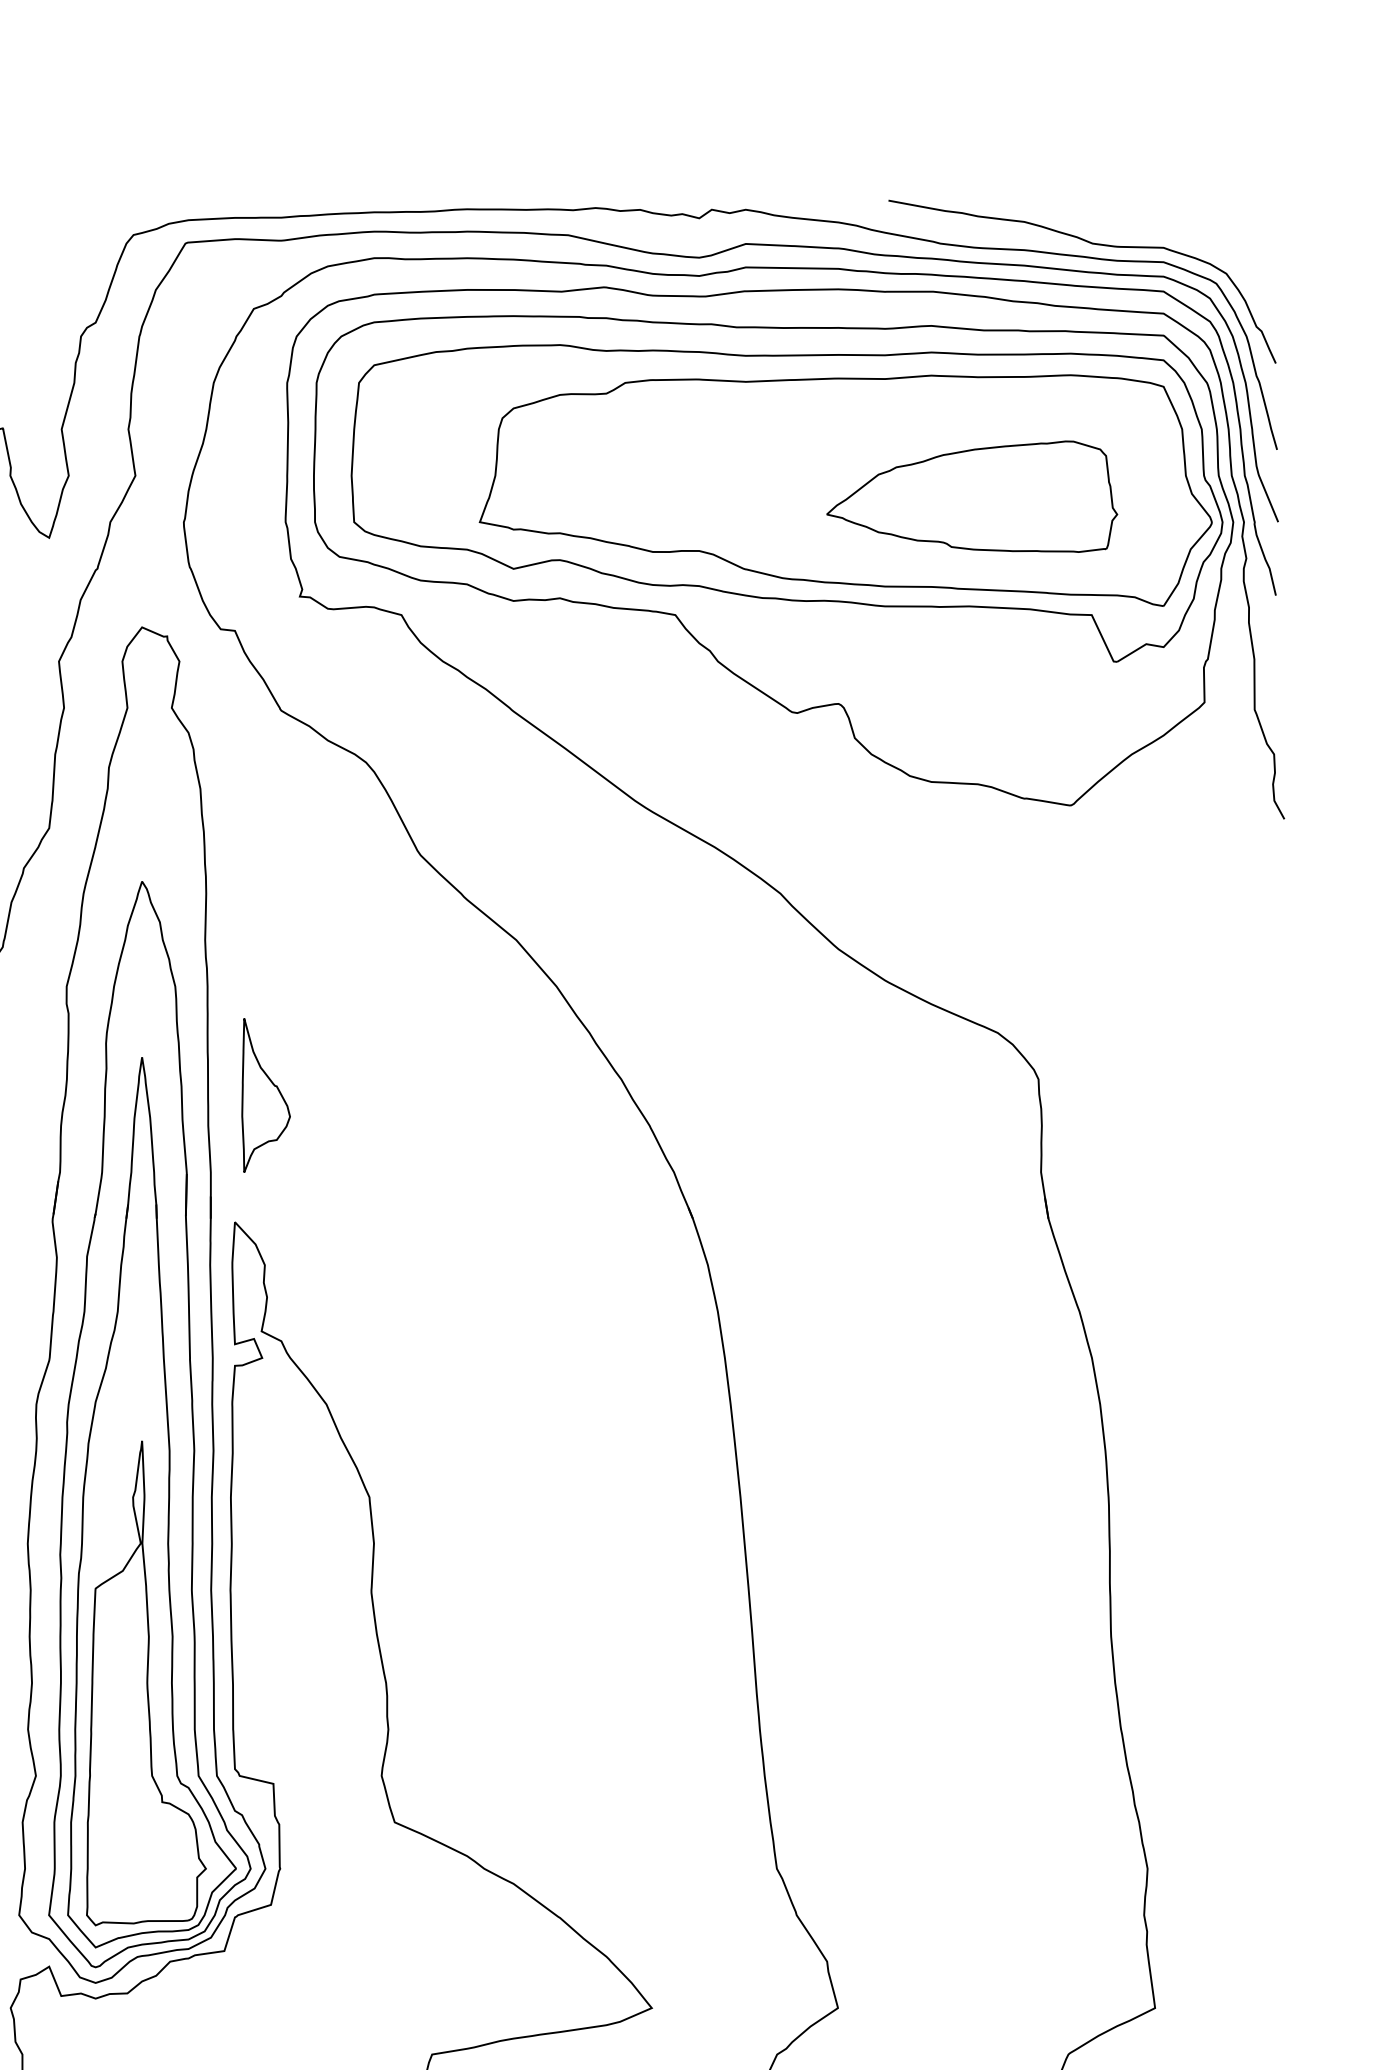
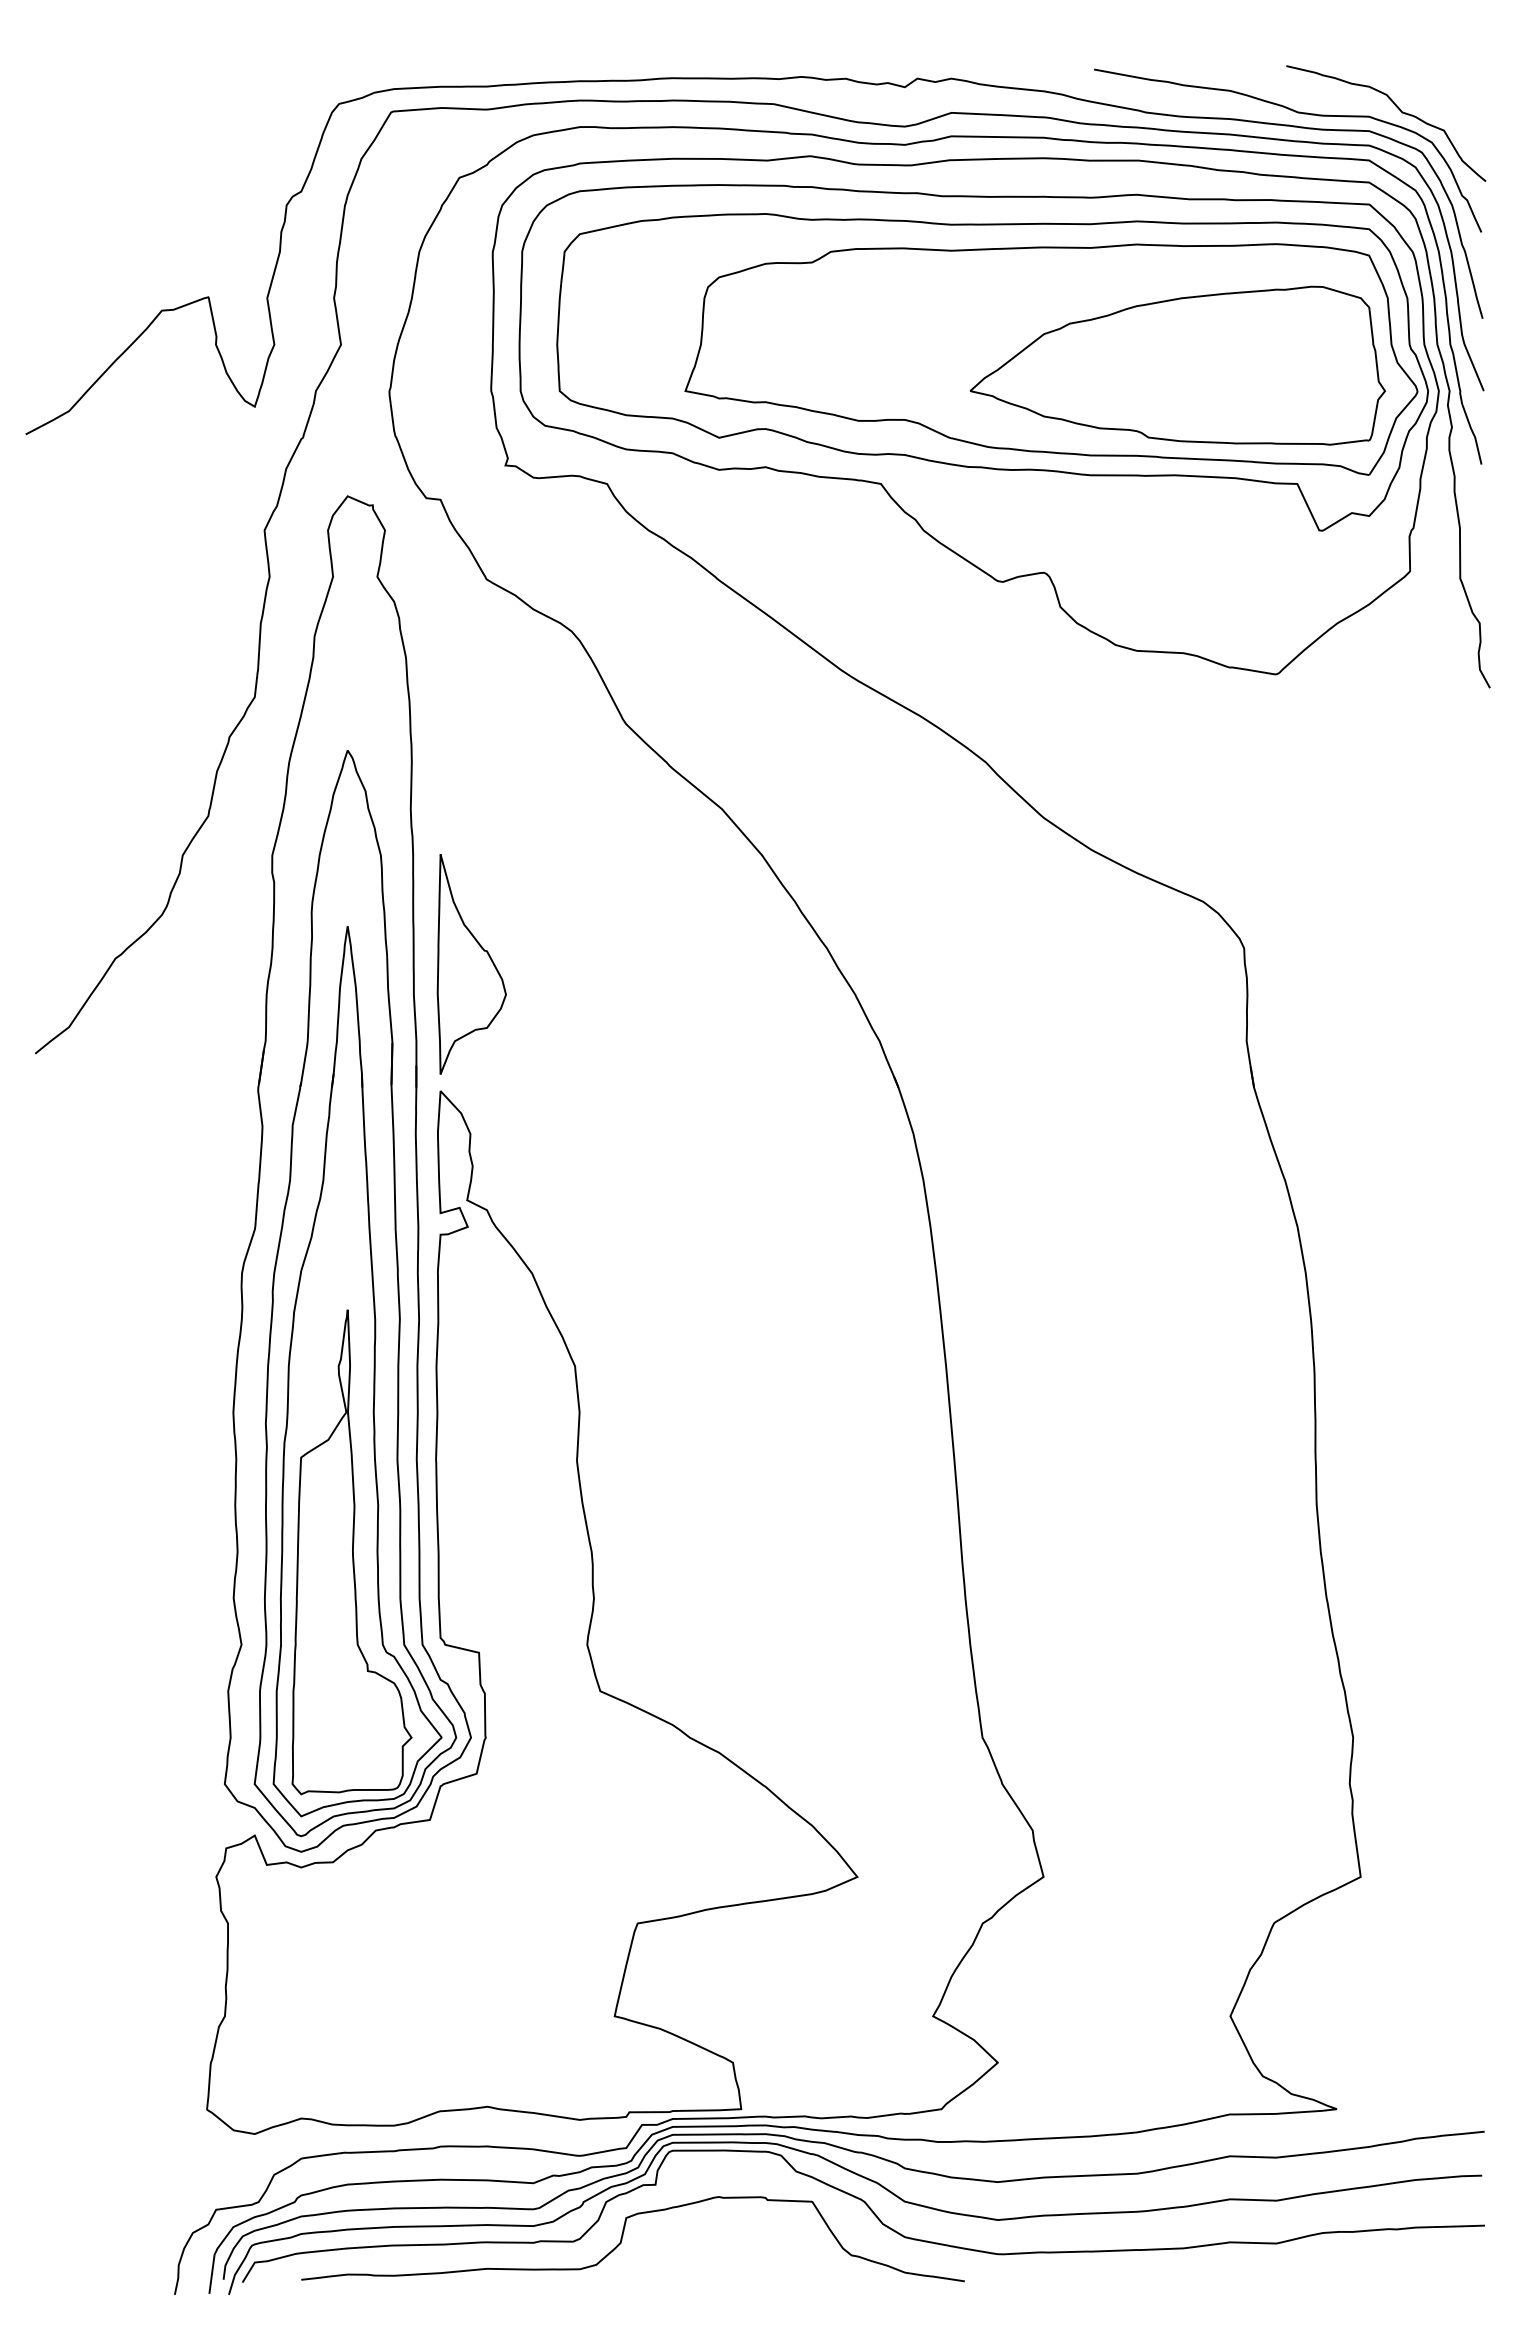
curve: (1193, 241) -> (1399, 110), added
part: (971, 496) -> (1177, 365), size x1.43
part: (265, 1095) -> (471, 964), size x1.43

